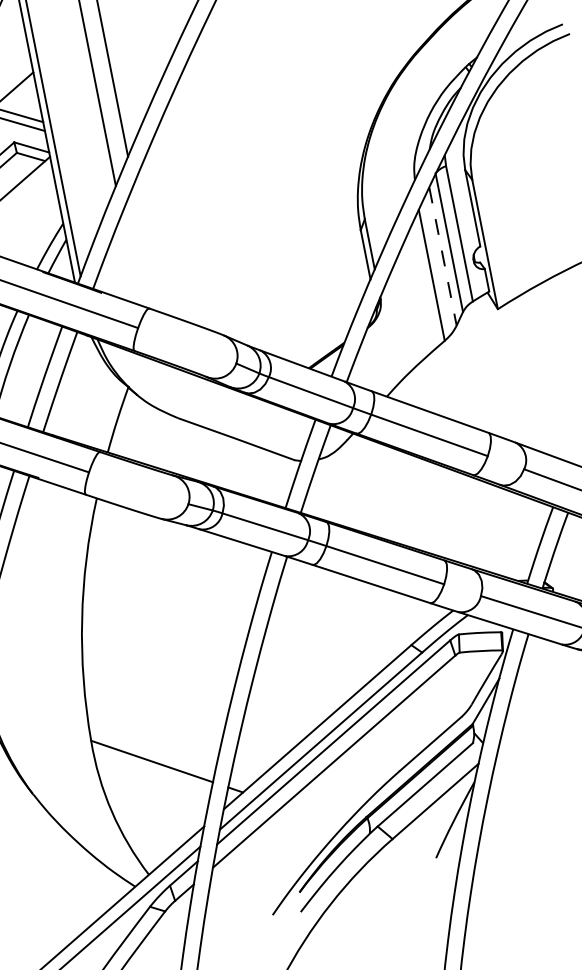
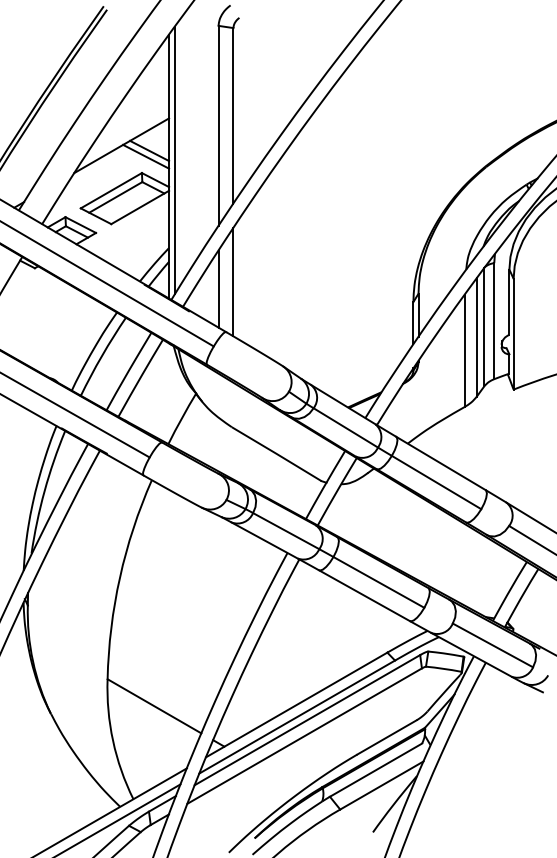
line: (146, 247) -> (233, 281), added
line: (442, 256) -> (476, 337), dashed -> solid
line: (130, 259) -> (218, 288), added

